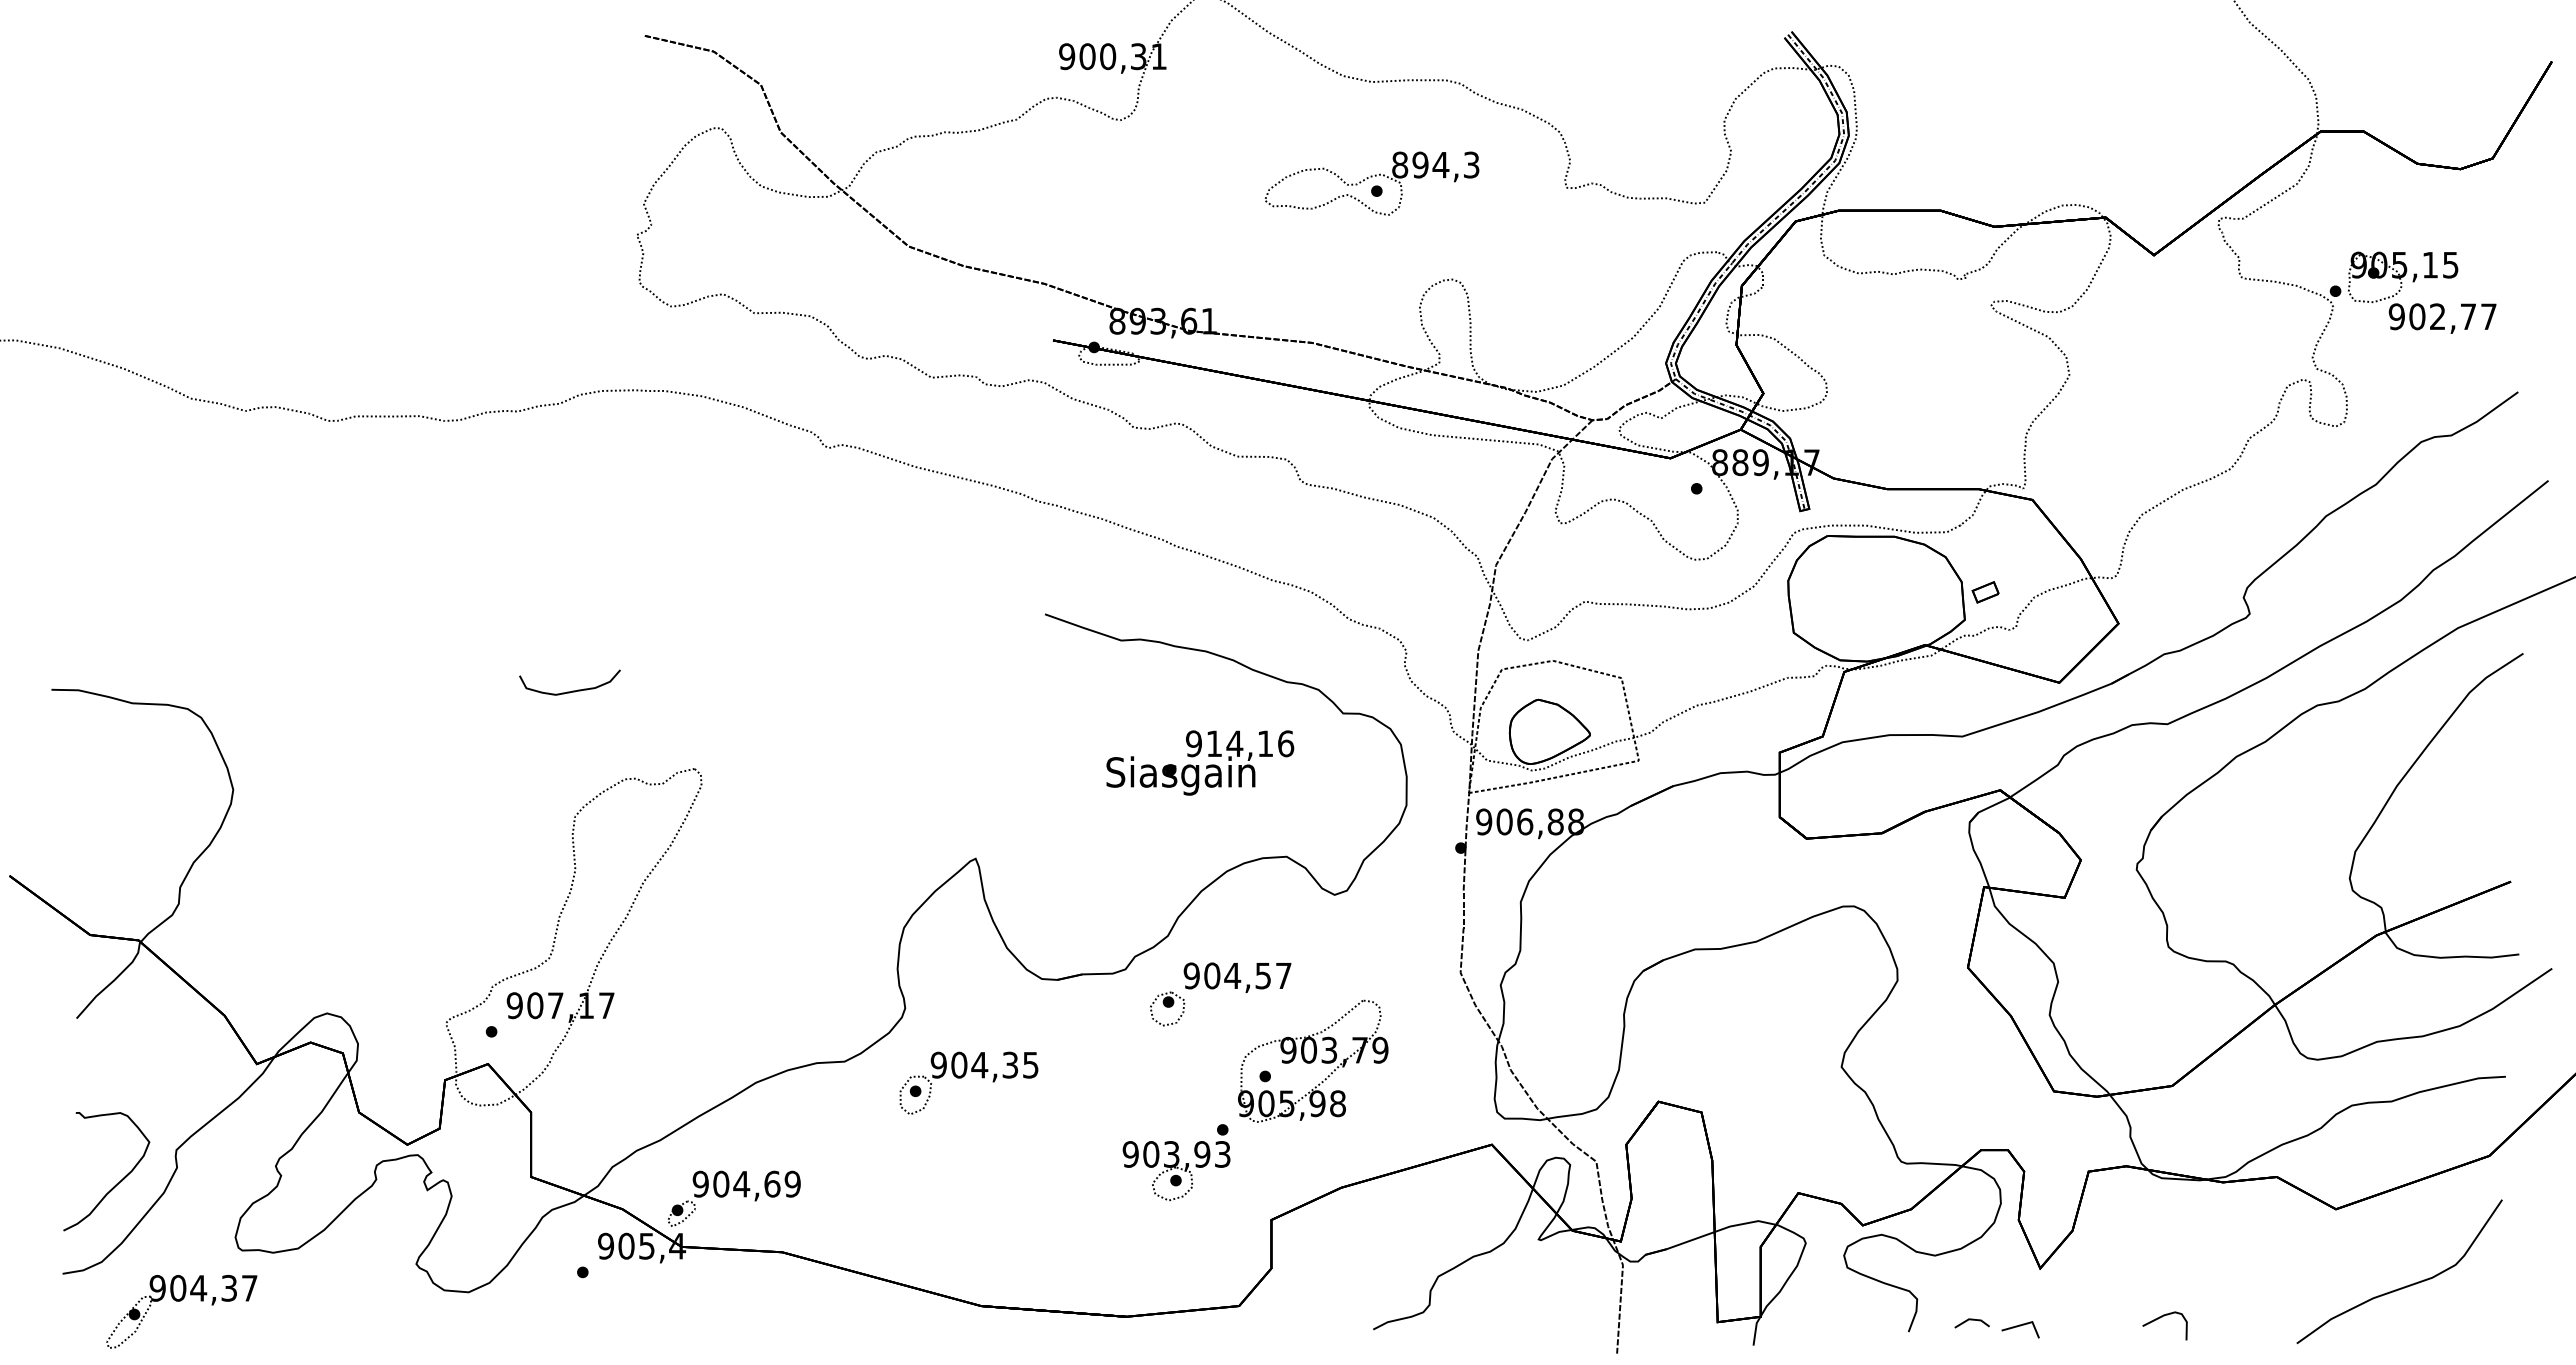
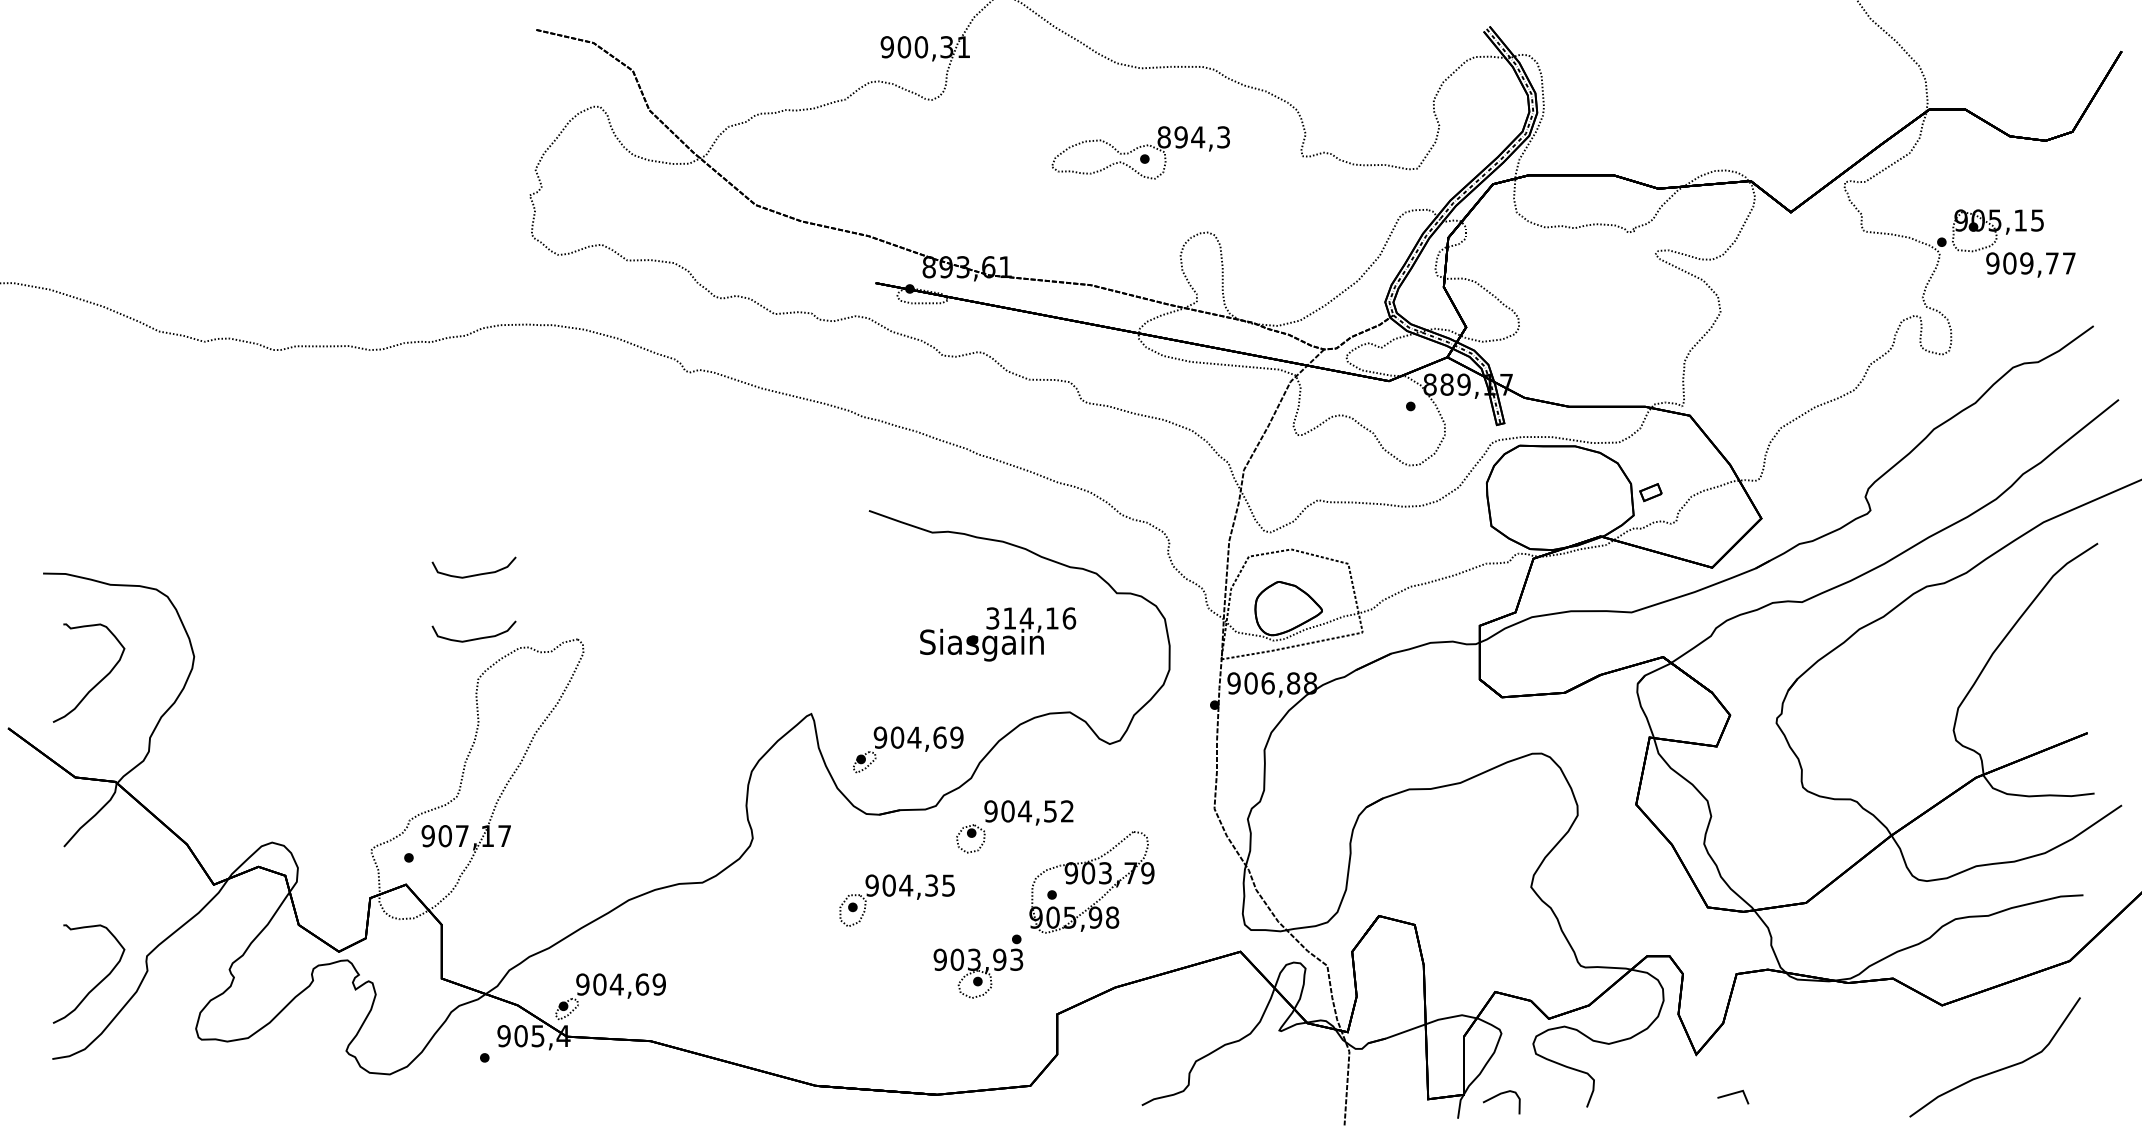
text: (2437, 316) -> (2026, 263), 902,77 -> 909,77
text: (1193, 743) -> (992, 618), 914,16 -> 314,16
curve: (572, 767) -> (476, 638), added
curve: (116, 821) -> (97, 683), added
part: (1092, 893) -> (908, 742), added
text: (1283, 975) -> (1067, 811), 904,57 -> 904,52
part: (963, 1077) -> (892, 895), moved
part: (180, 1301) -> (150, 1082), removed
curve: (2160, 1318) -> (1497, 1096), moved
line: (1971, 1320) -> (1639, 1097), removed
line: (2020, 1326) -> (1733, 1094), moved

